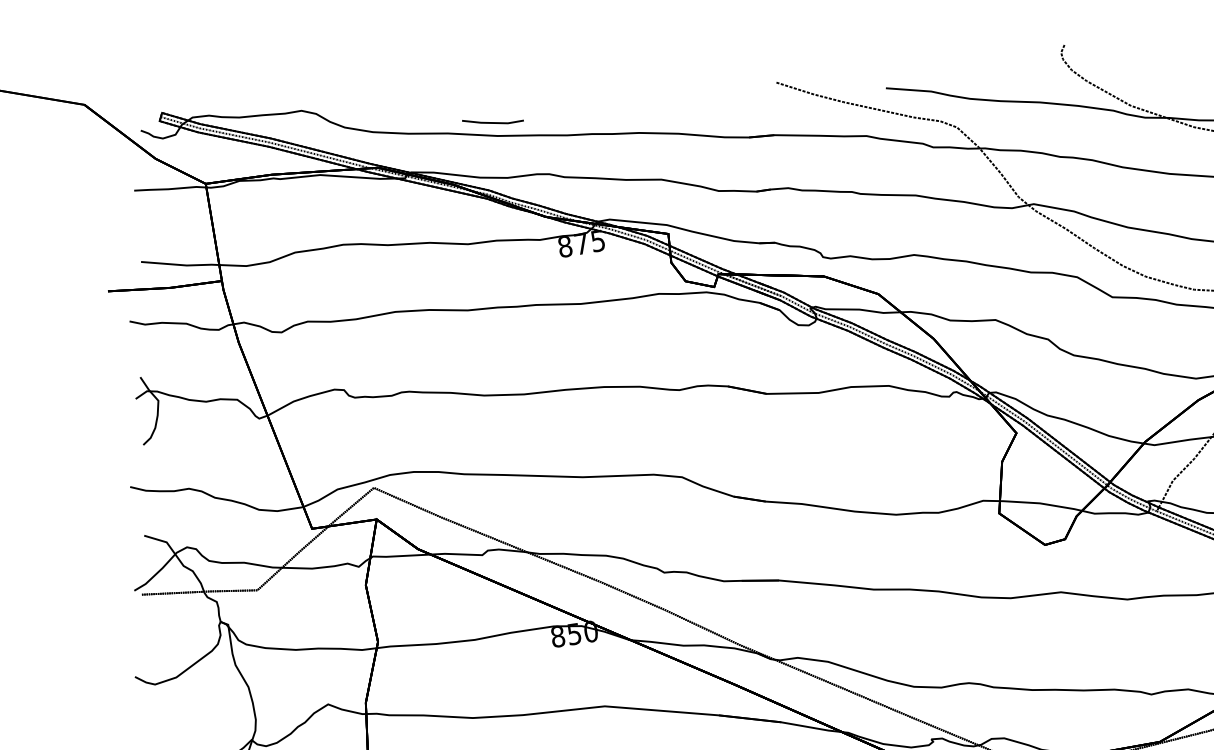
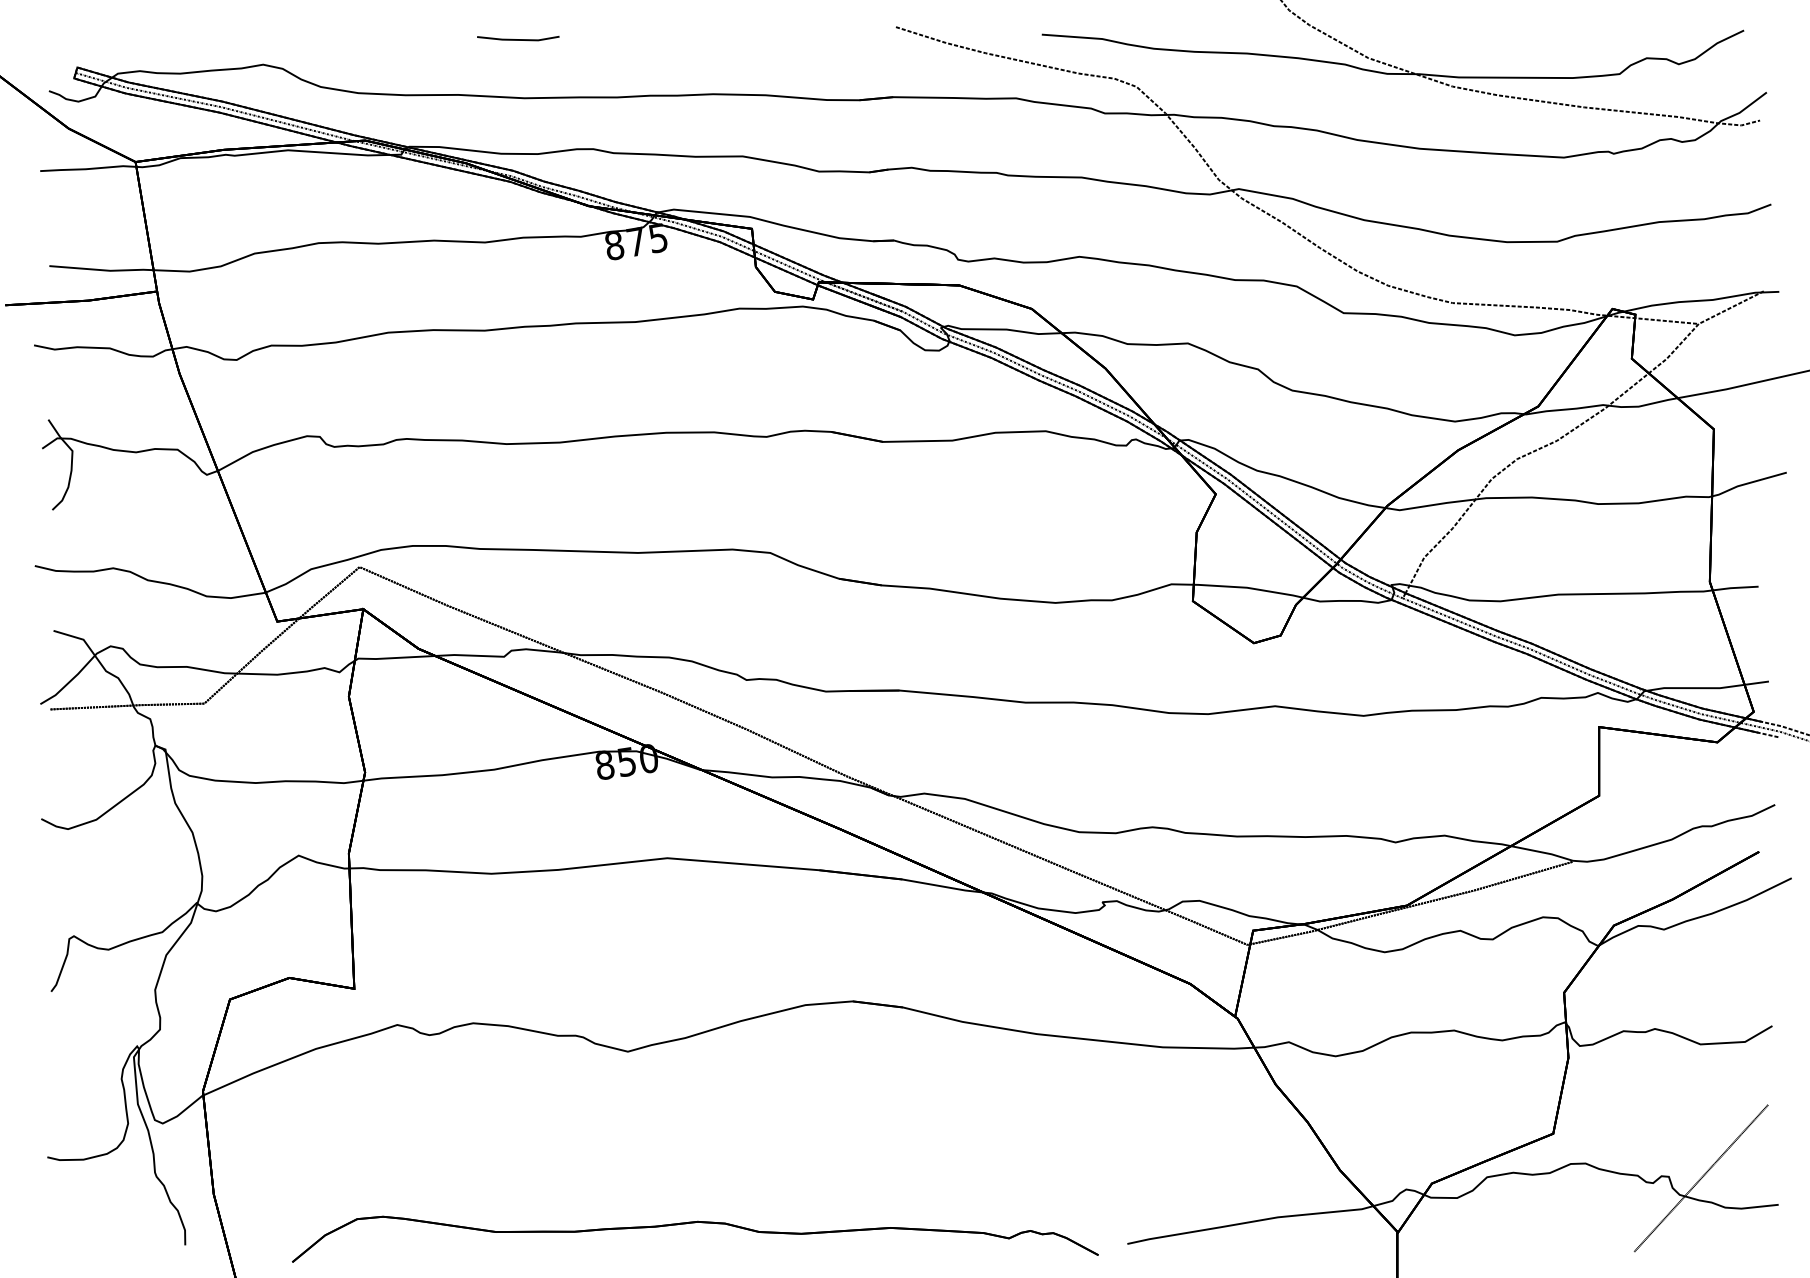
part: (493, 121) -> (518, 38), moved

